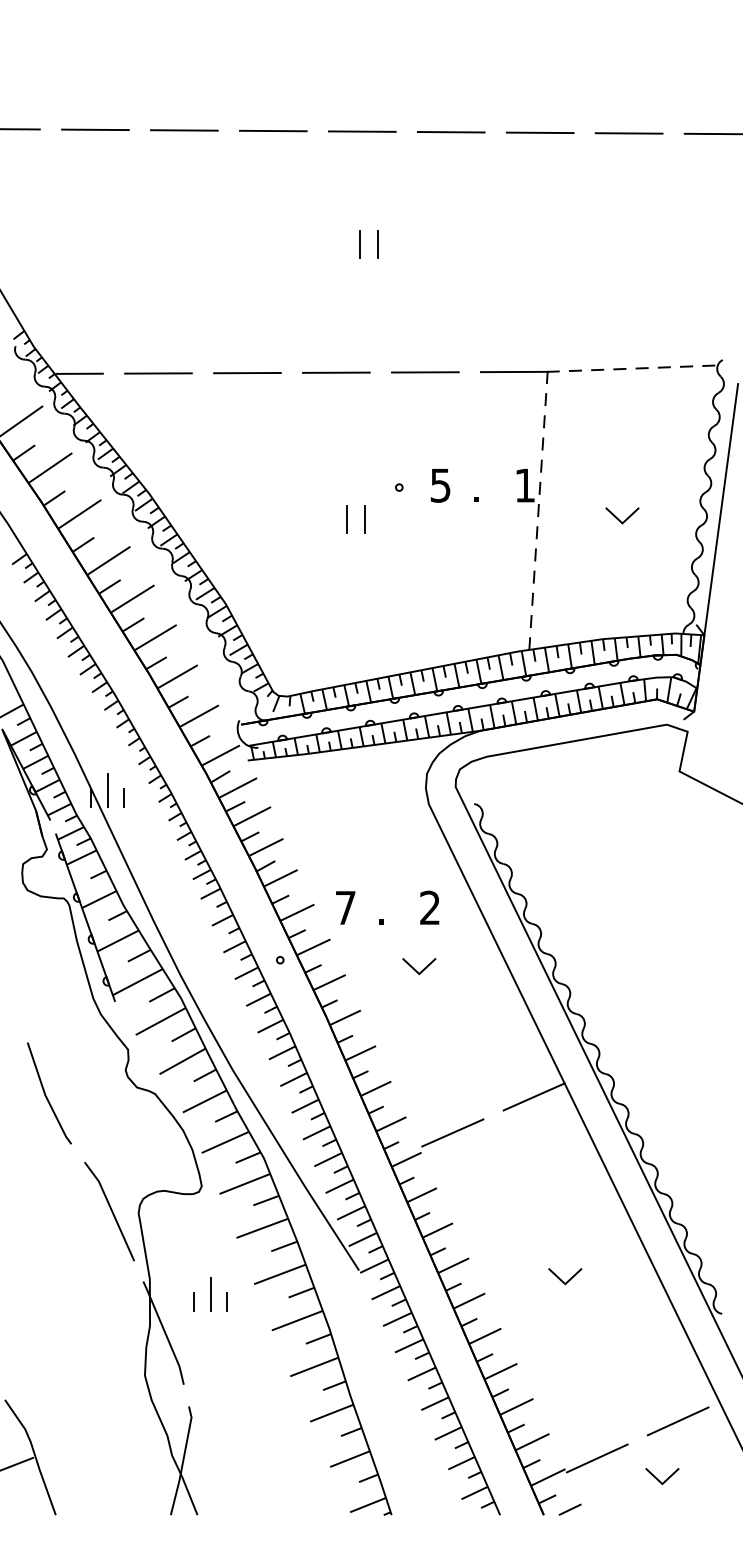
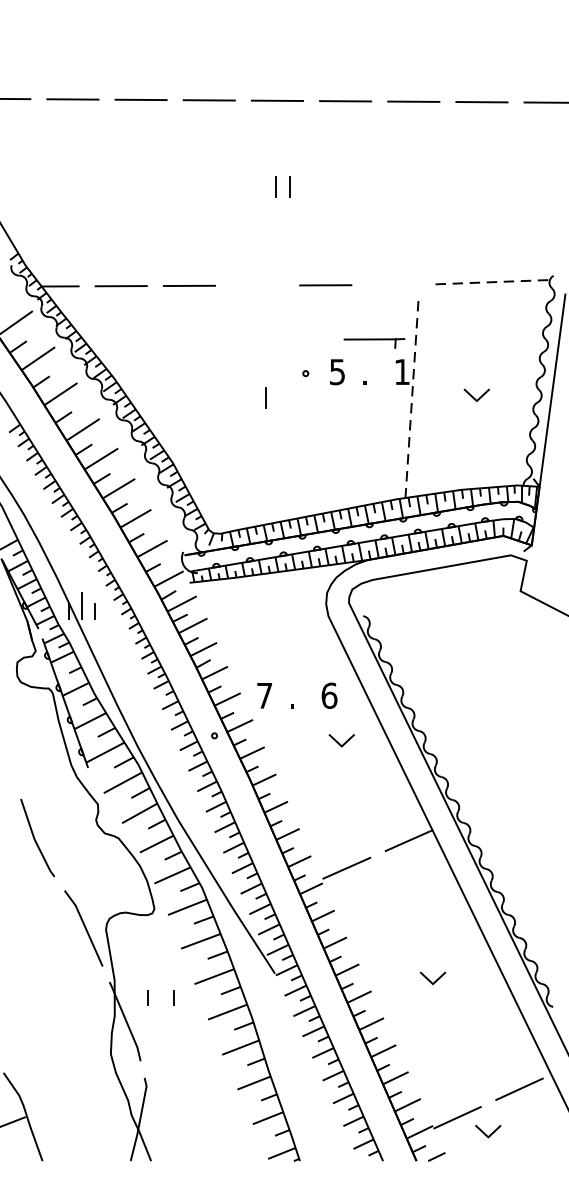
line: (336, 372) -> (257, 285), removed
part: (519, 376) -> (374, 342), moved
line: (365, 519) -> (279, 398), removed
text: (430, 907) -> (329, 695), 2 -> 6
line: (422, 969) -> (344, 742), moved
line: (210, 1294) -> (161, 992), removed
line: (659, 1479) -> (486, 1133), moved

